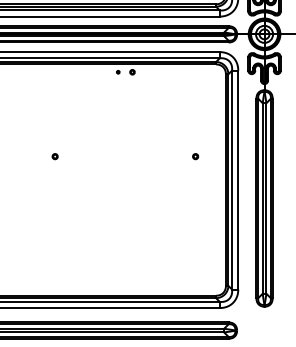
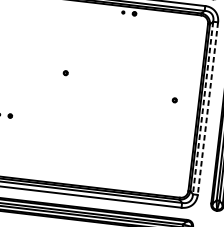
part: (195, 156) -> (174, 100), moved
line: (232, 180) -> (203, 108), solid -> dashed
line: (238, 180) -> (208, 108), solid -> dashed

